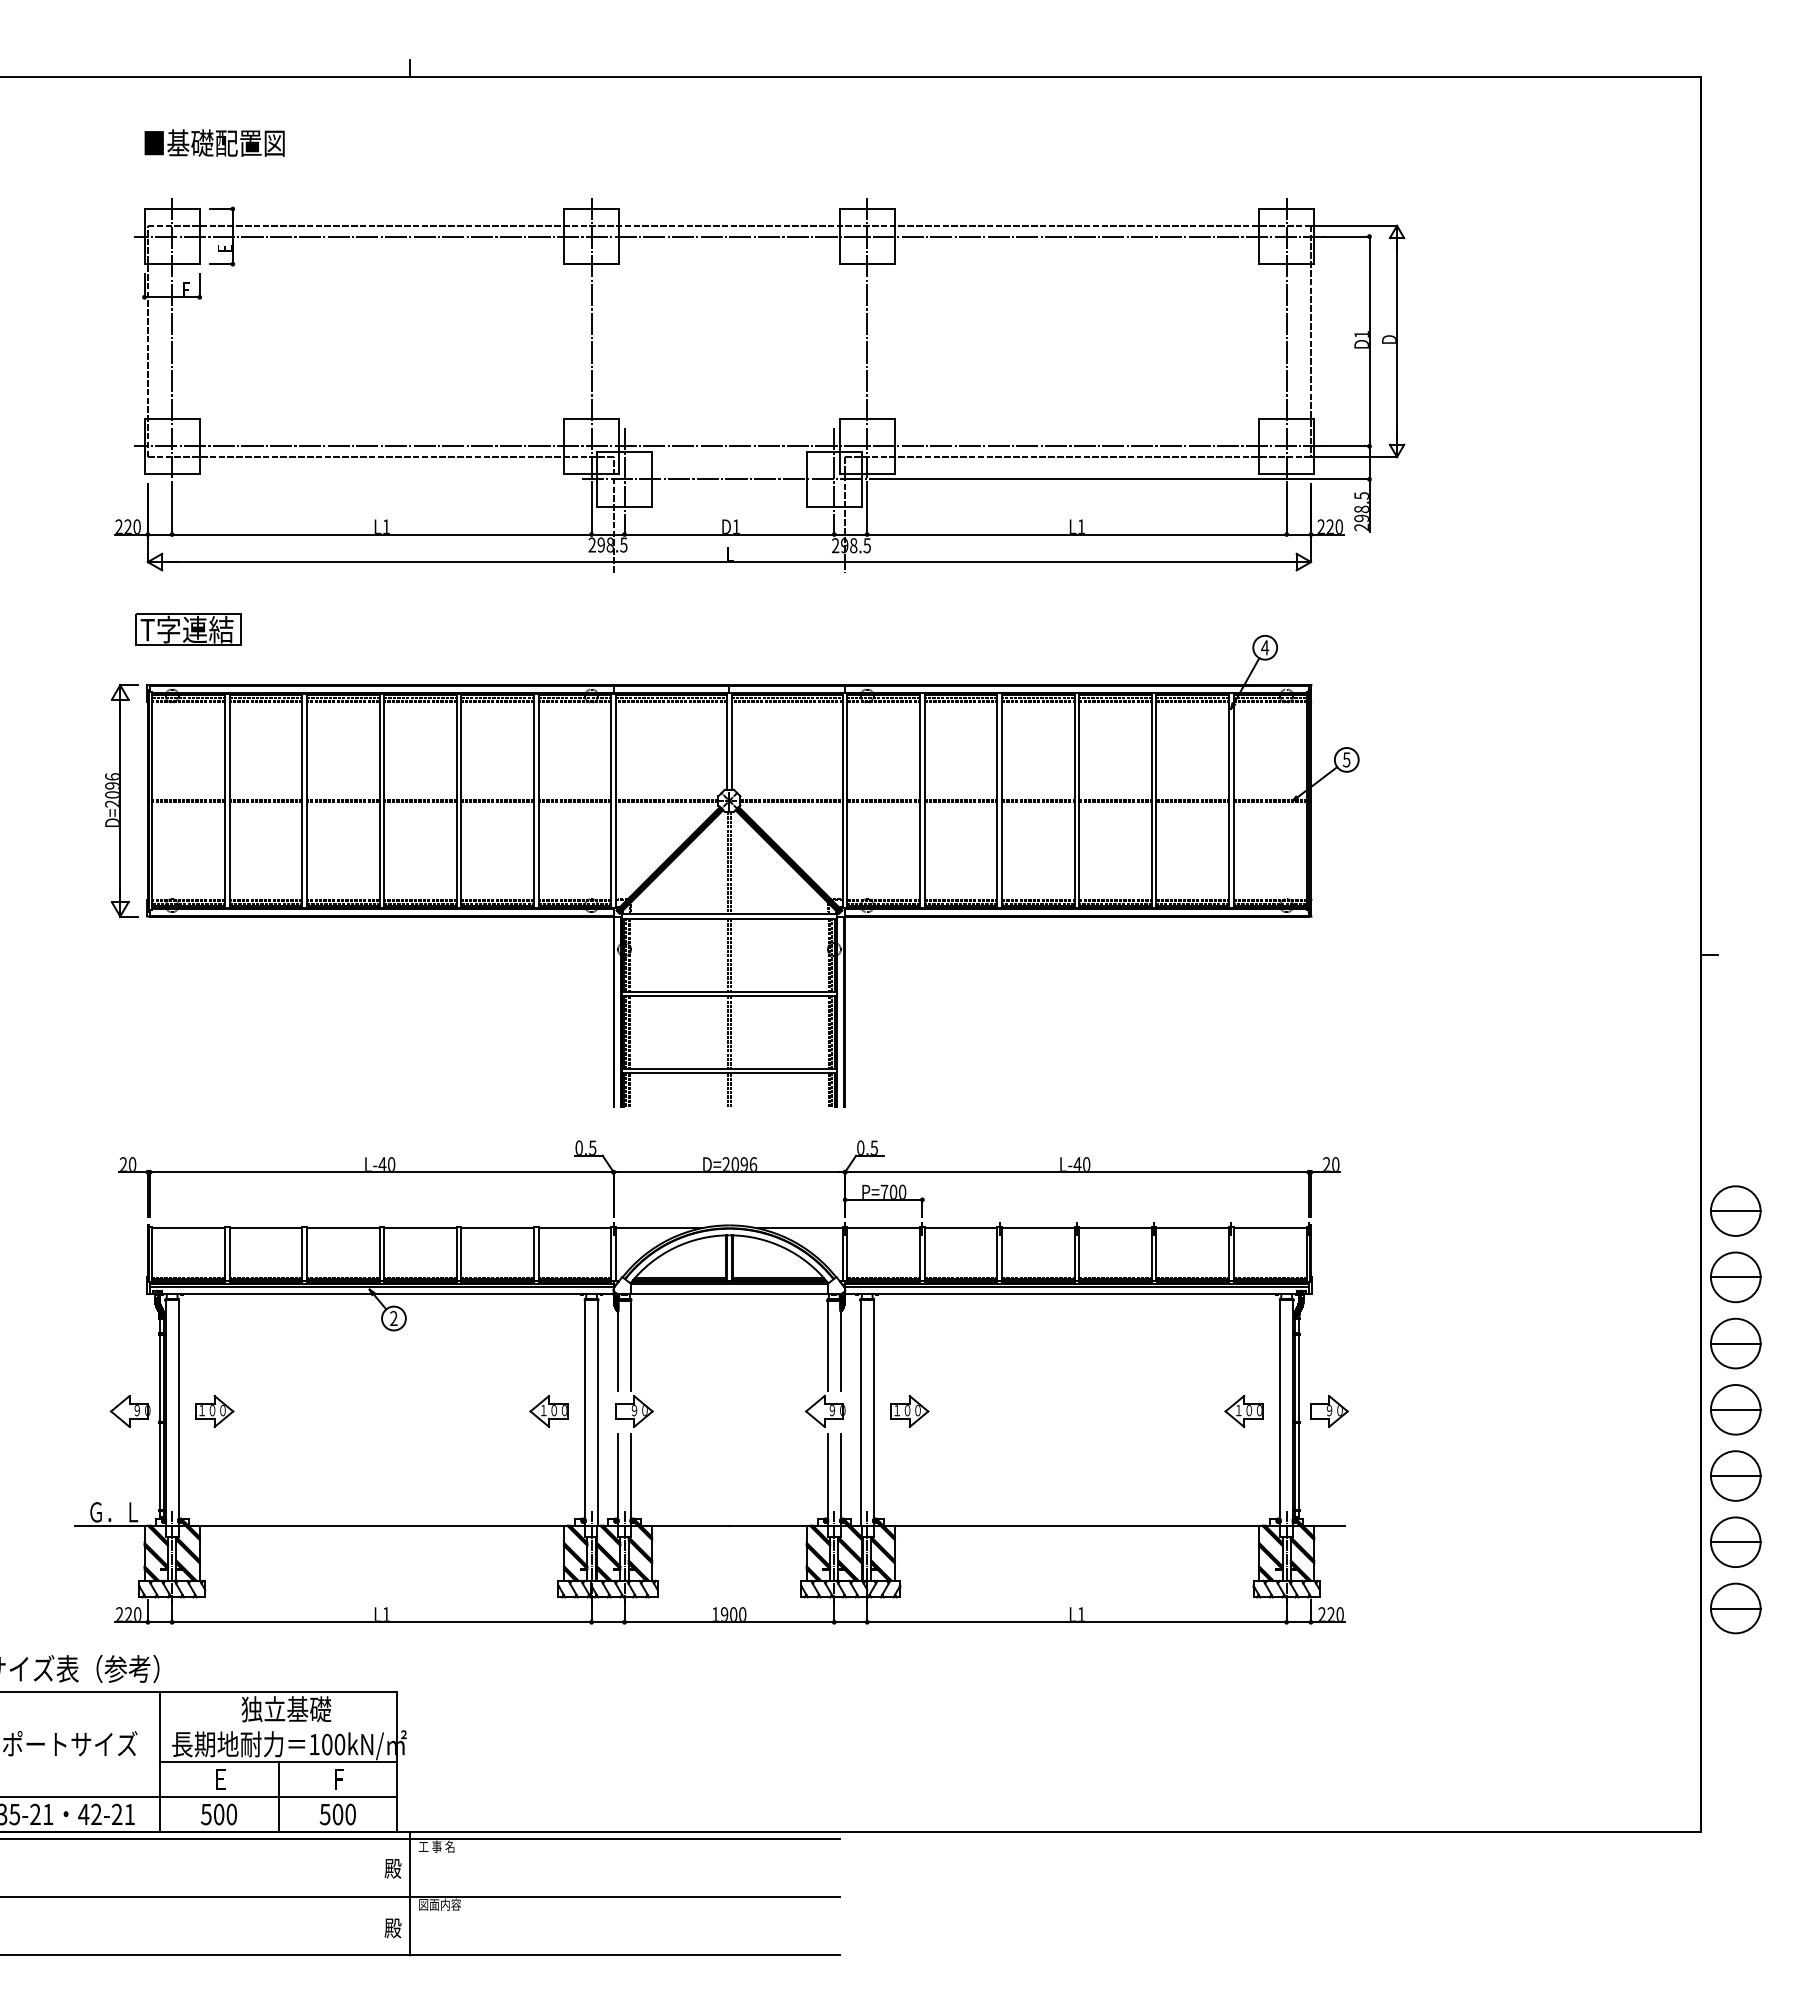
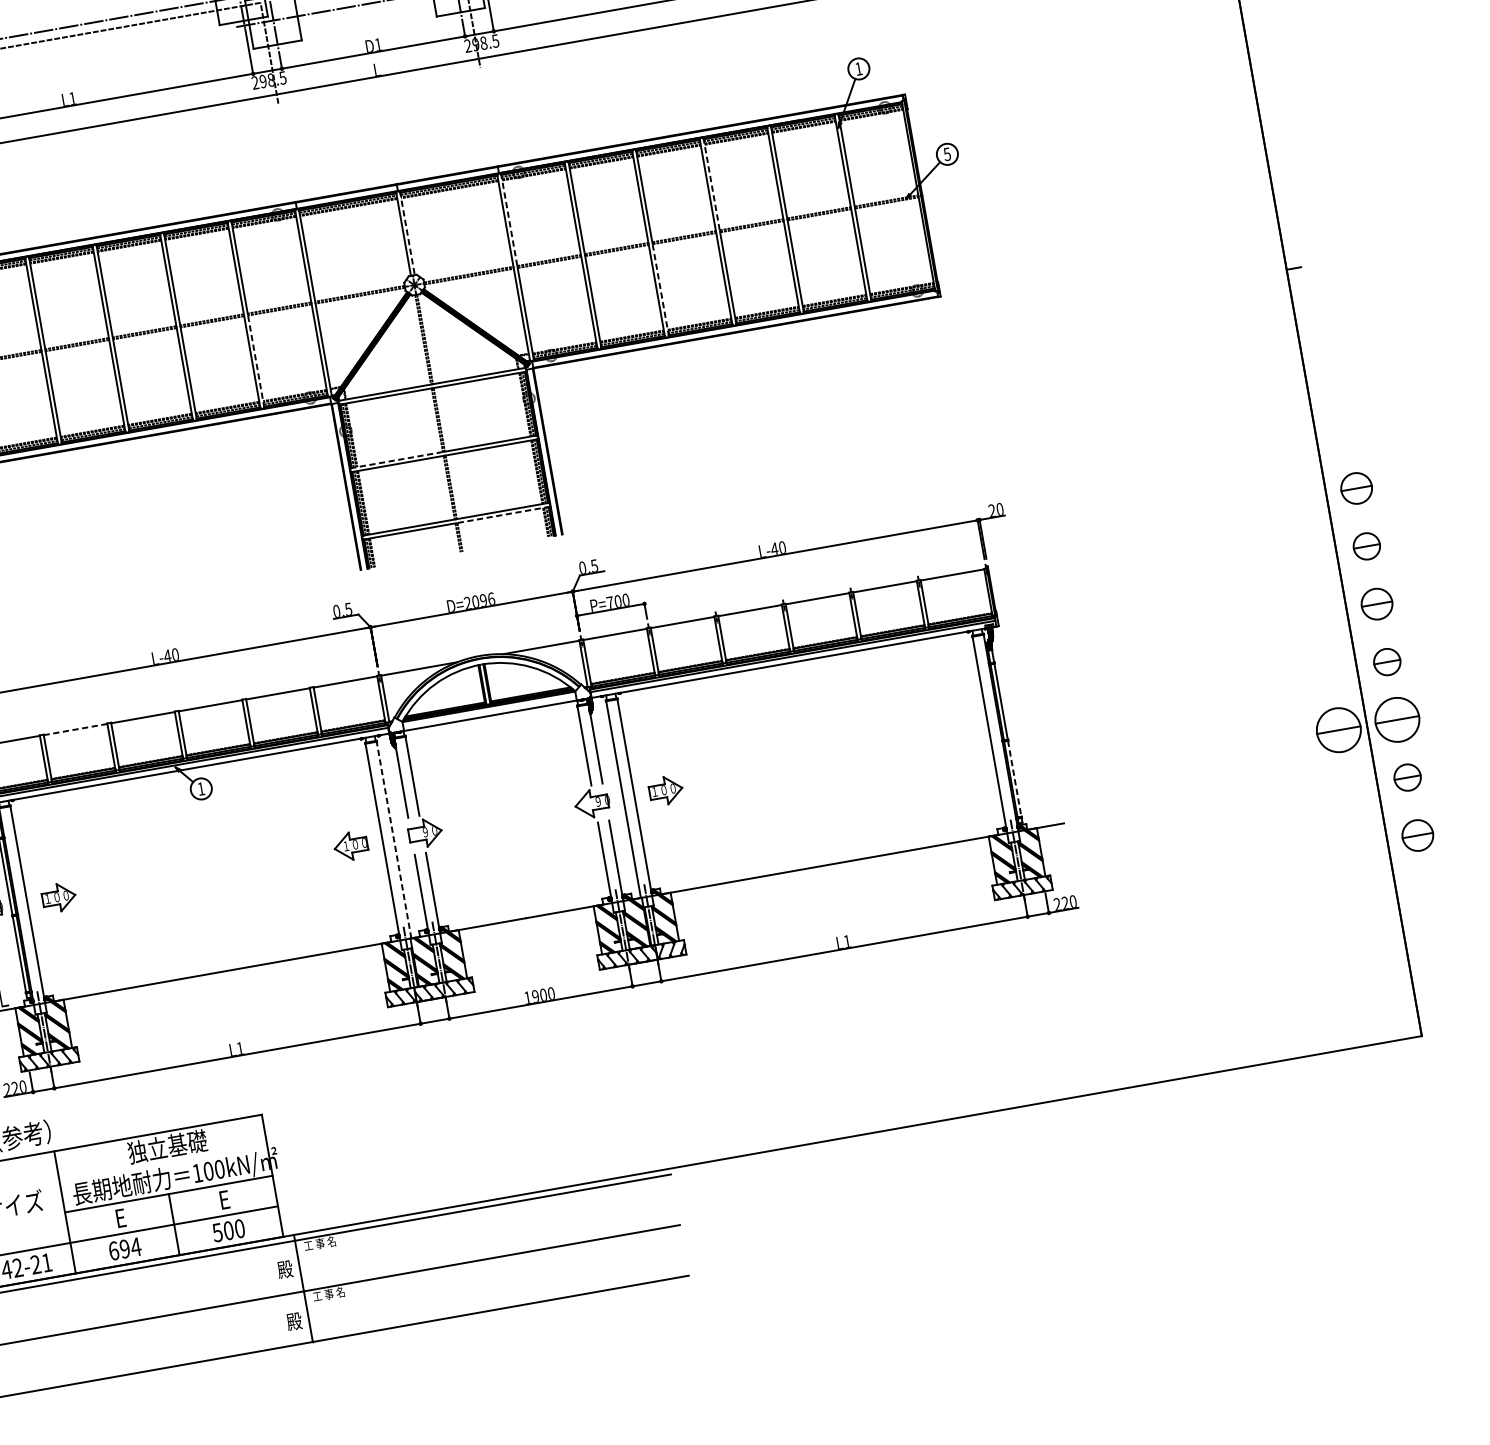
text: (1265, 647) -> (859, 68), 4 -> 1
line: (731, 742) -> (407, 233), solid -> dashed
line: (847, 747) -> (509, 220), solid -> dashed
line: (1079, 747) -> (712, 184), solid -> dashed
line: (538, 854) -> (256, 361), solid -> dashed
line: (1001, 854) -> (660, 290), solid -> dashed
line: (675, 991) -> (396, 459), solid -> dashed
line: (783, 1073) -> (503, 514), solid -> dashed
part: (1735, 1210) -> (1356, 488), size x0.7
line: (265, 1227) -> (75, 729), solid -> dashed
part: (1735, 1277) -> (1366, 546), size x0.6
text: (393, 1317) -> (200, 788), 2 -> 1
part: (1735, 1343) -> (1376, 604), size x0.7
part: (1735, 1409) -> (1386, 661), size x0.6
part: (1243, 1411) -> (957, 739), removed
part: (1329, 1411) -> (1032, 726), removed
line: (598, 1413) -> (394, 840), solid -> dashed
line: (1299, 1467) -> (1015, 779), solid -> dashed
part: (1668, 1475) -> (1338, 729), added
part: (1735, 1541) -> (1407, 777), size x0.6
part: (1735, 1608) -> (1417, 835), size x0.7
text: (340, 1784) -> (226, 1204), F -> E
text: (219, 1814) -> (125, 1248), 500 -> 694
text: (439, 1904) -> (331, 1293), 図面内容 -> 工 事 名

